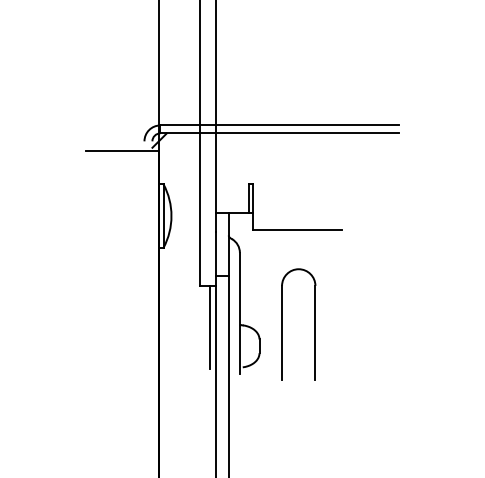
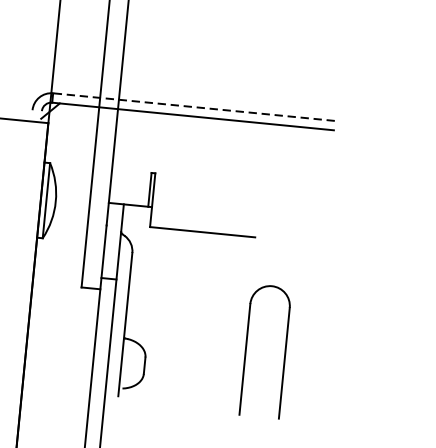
line: (279, 125) -> (193, 107), solid -> dashed
part: (282, 324) -> (246, 349), moved
line: (209, 327) -> (87, 337), removed

